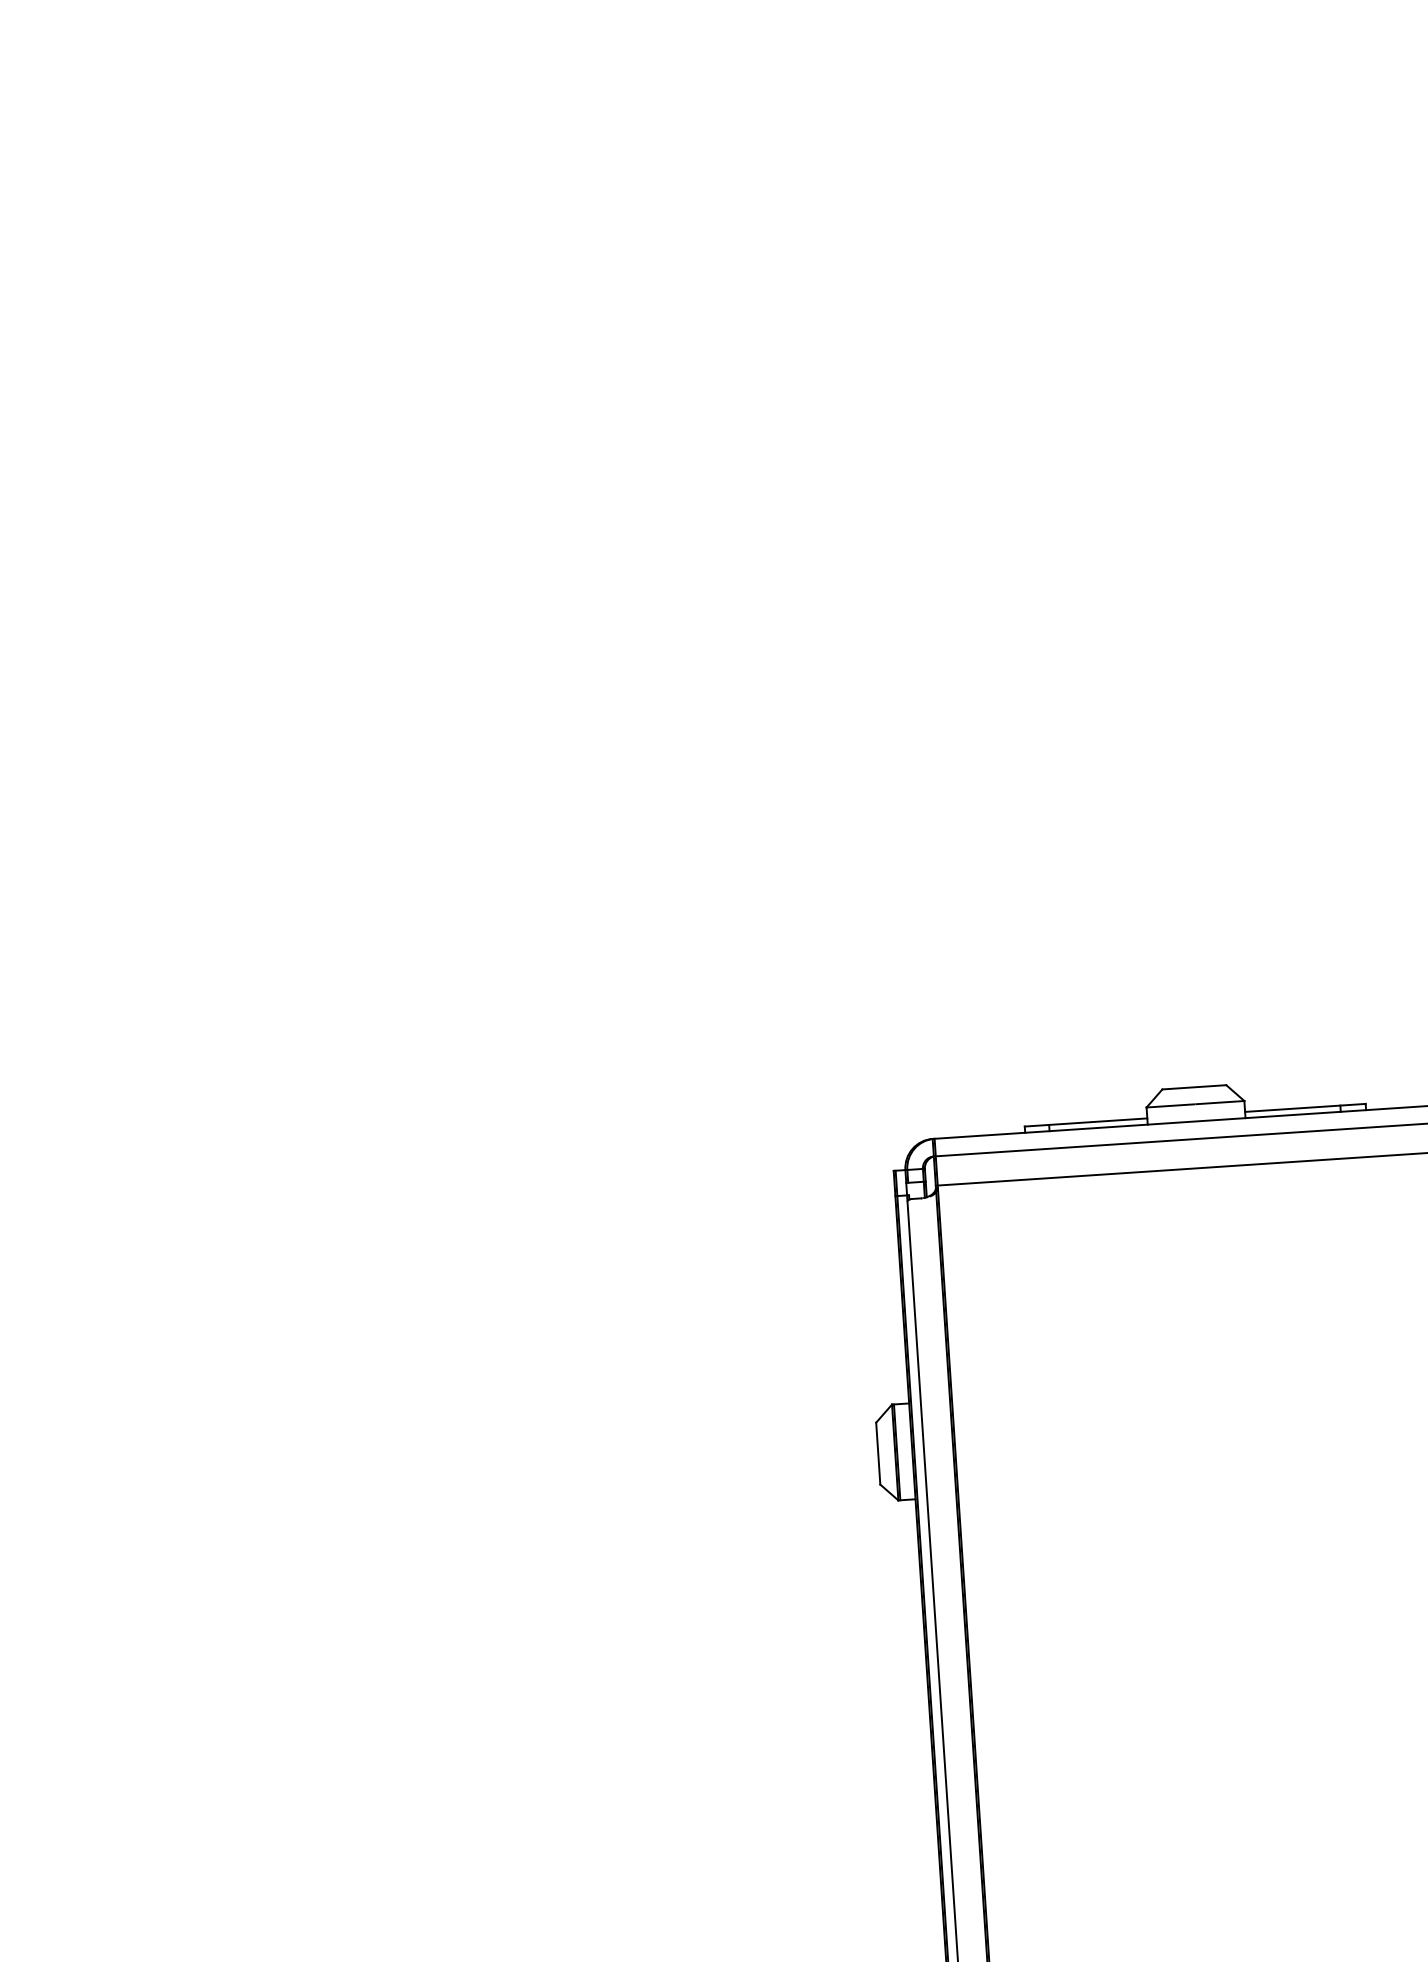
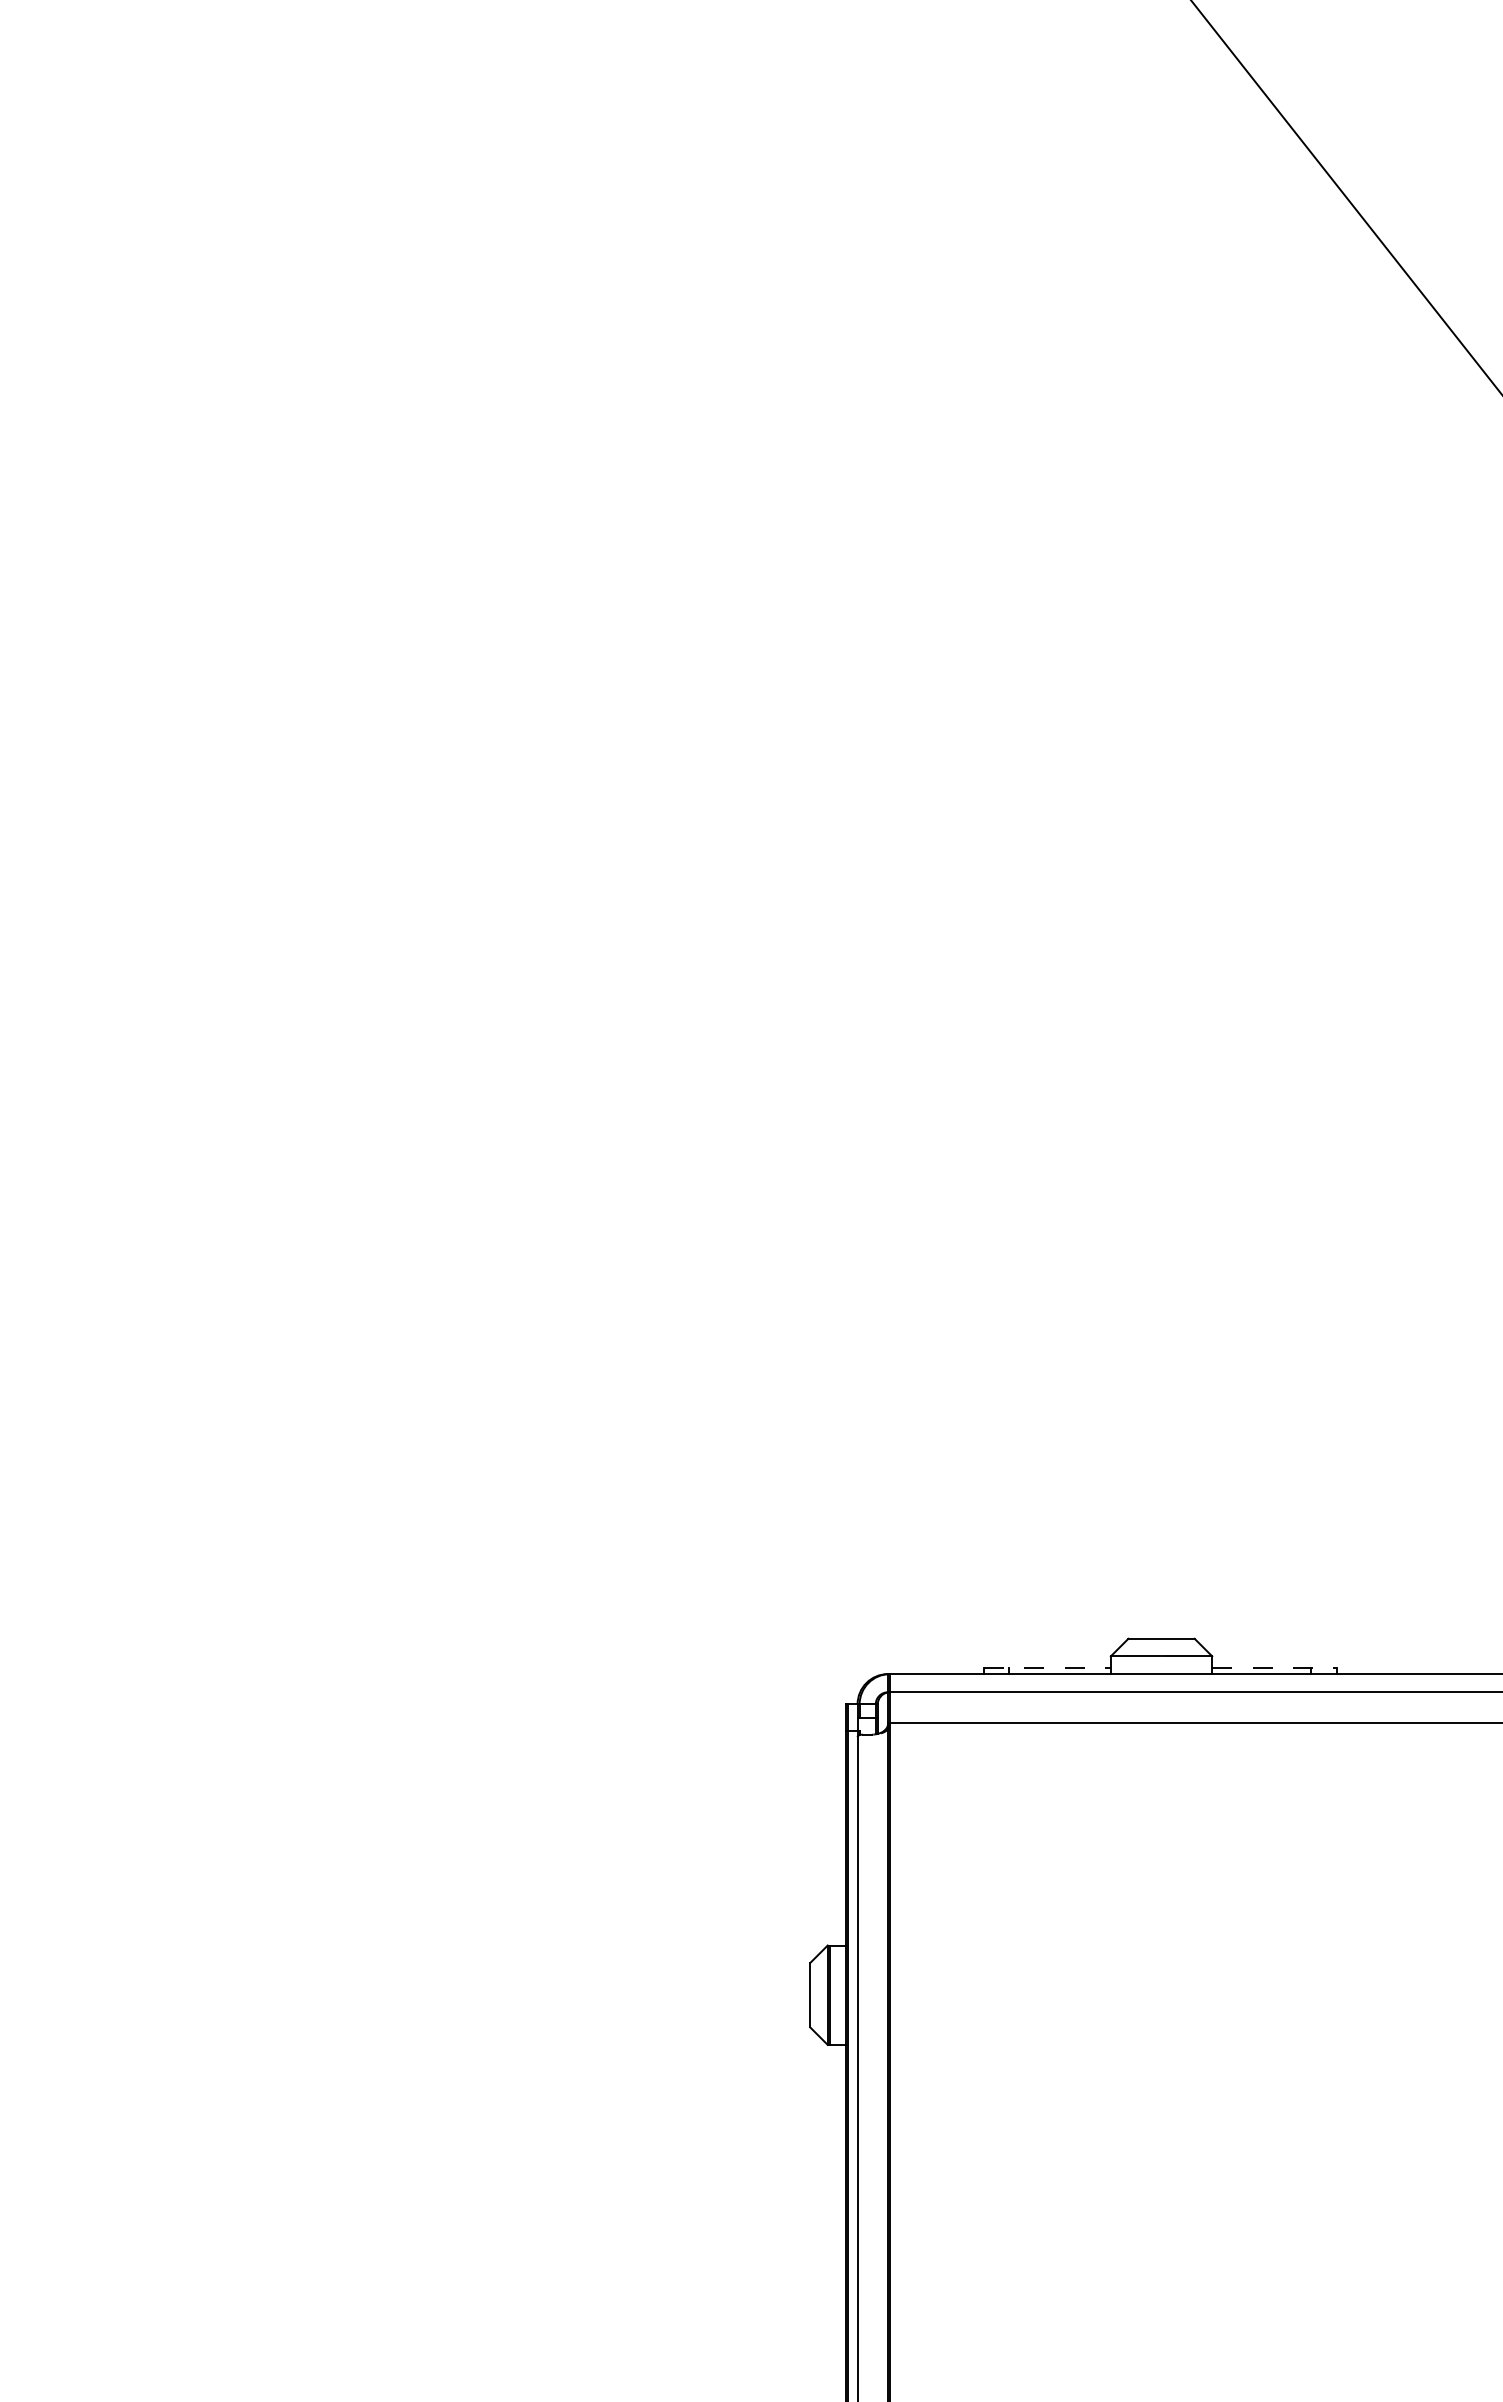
line: (1305, 1107) -> (1274, 1667), solid -> dashed
line: (1086, 1122) -> (1047, 1667), solid -> dashed

